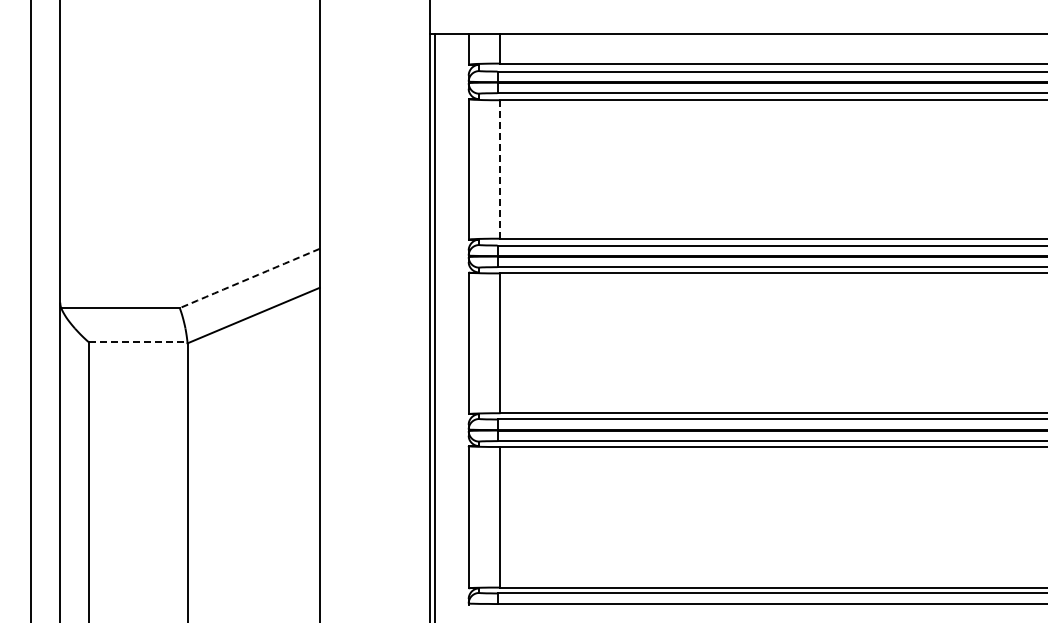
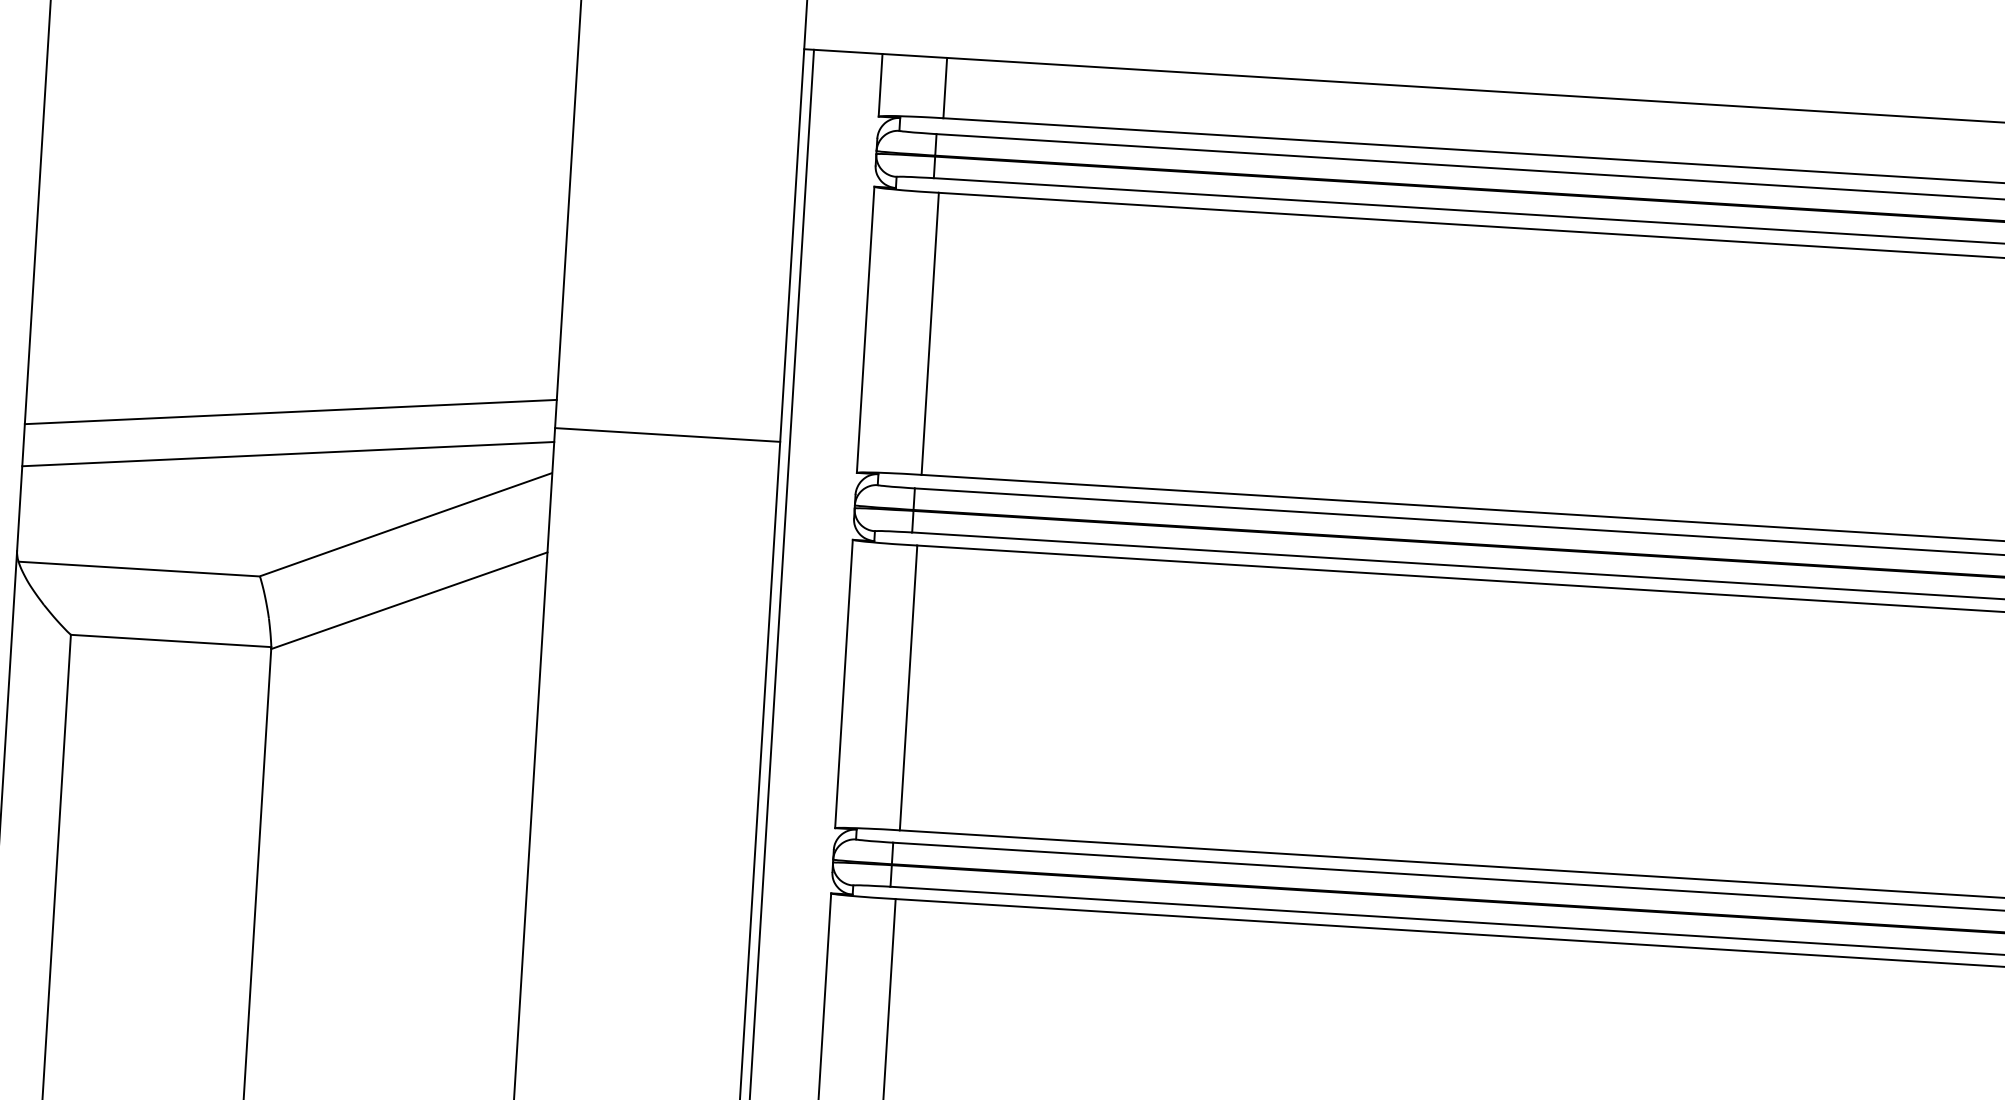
line: (500, 168) -> (930, 331), dashed -> solid
line: (189, 226) -> (289, 411), added
line: (374, 226) -> (666, 434), added
line: (189, 247) -> (287, 454), added
arc: (249, 278) -> (405, 524), dashed -> solid
line: (138, 342) -> (171, 641), dashed -> solid

